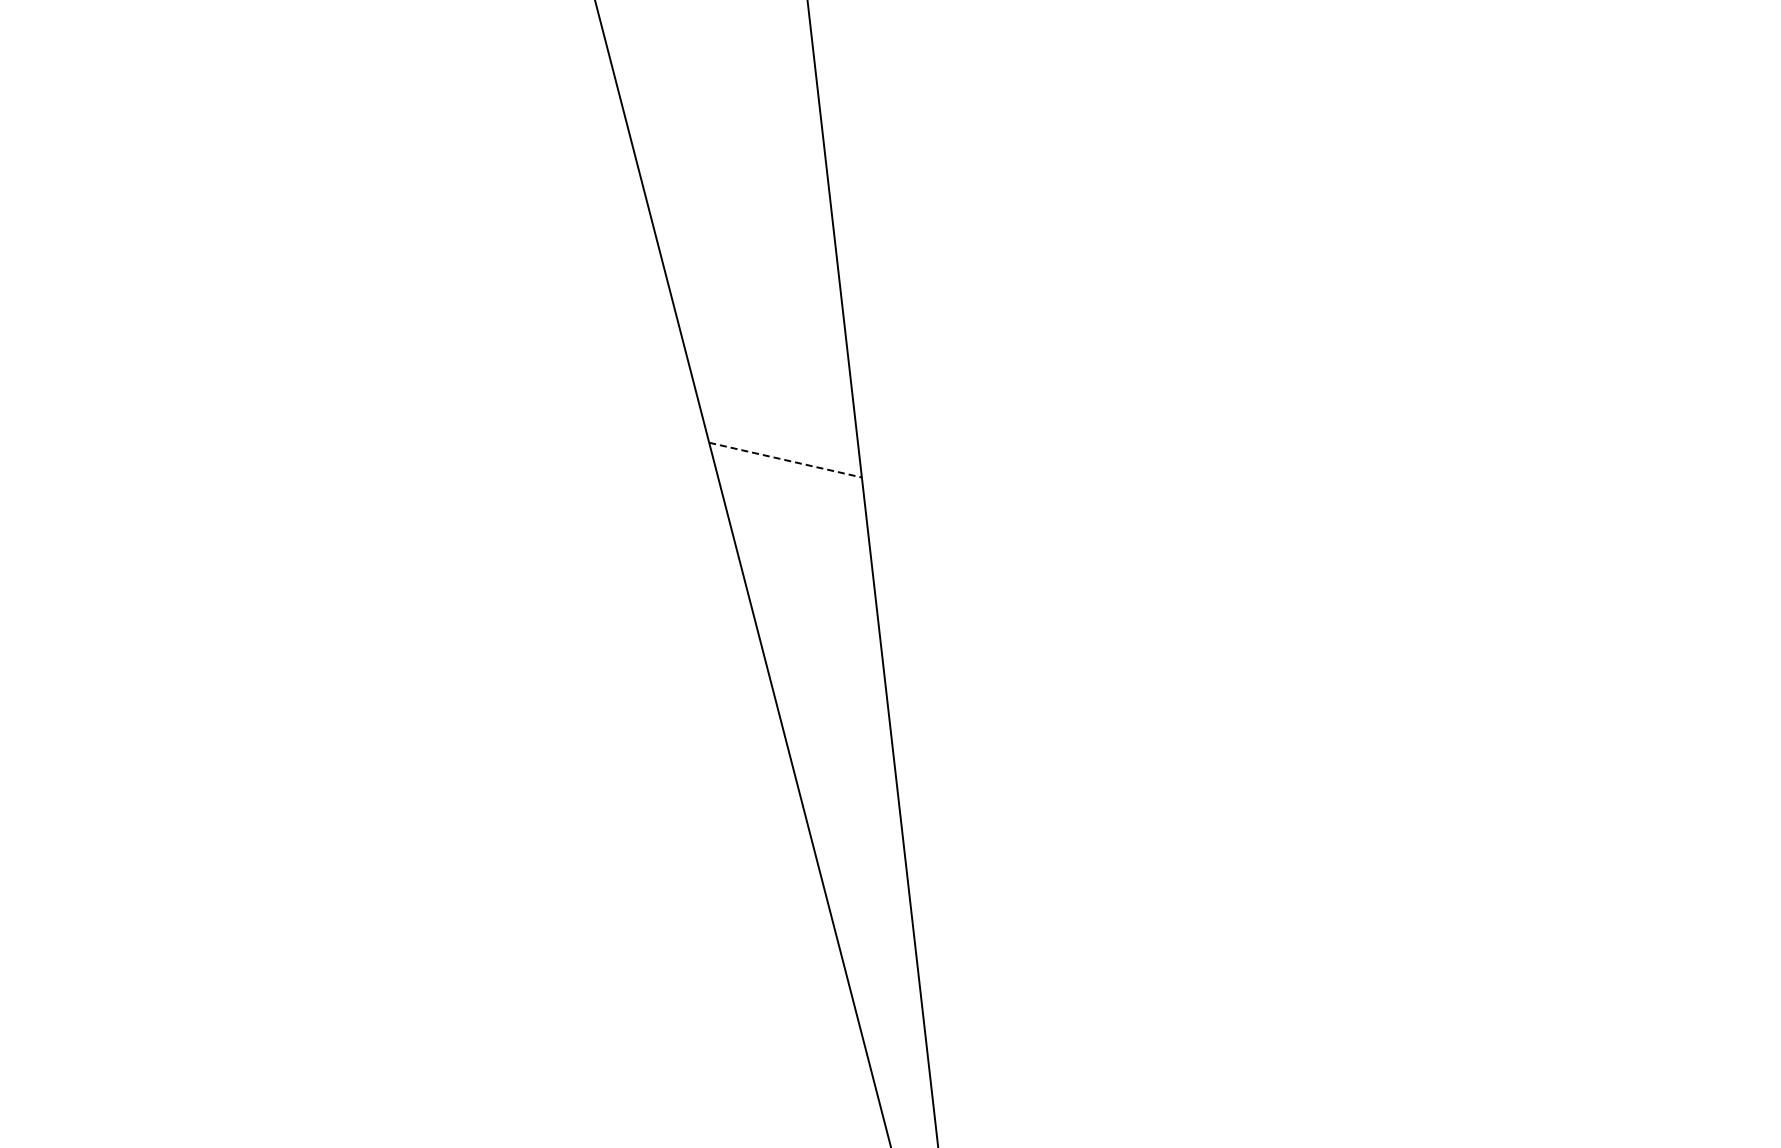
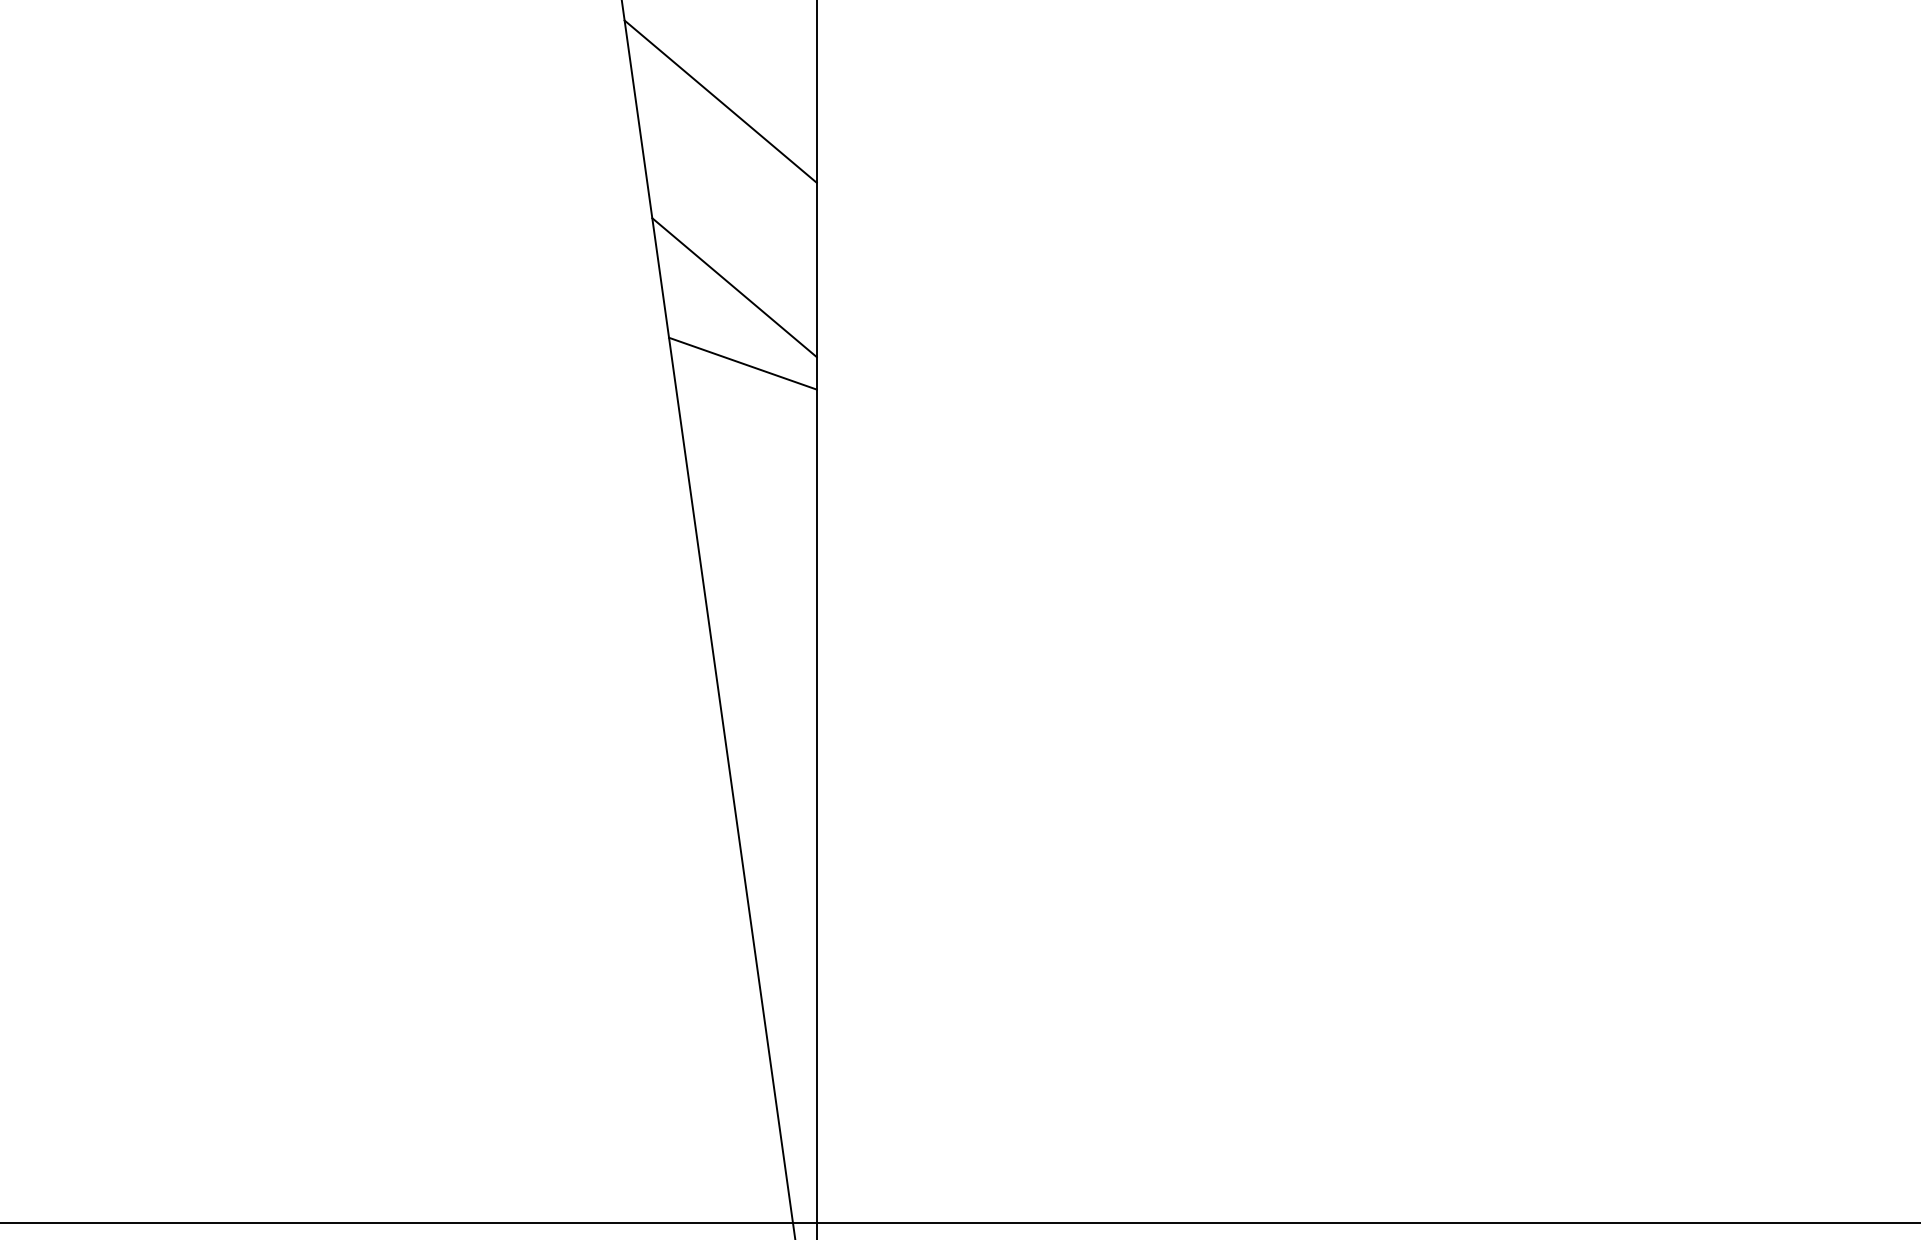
line: (733, 202) -> (720, 101), added
line: (768, 385) -> (734, 287), added
line: (786, 459) -> (743, 363), dashed -> solid

